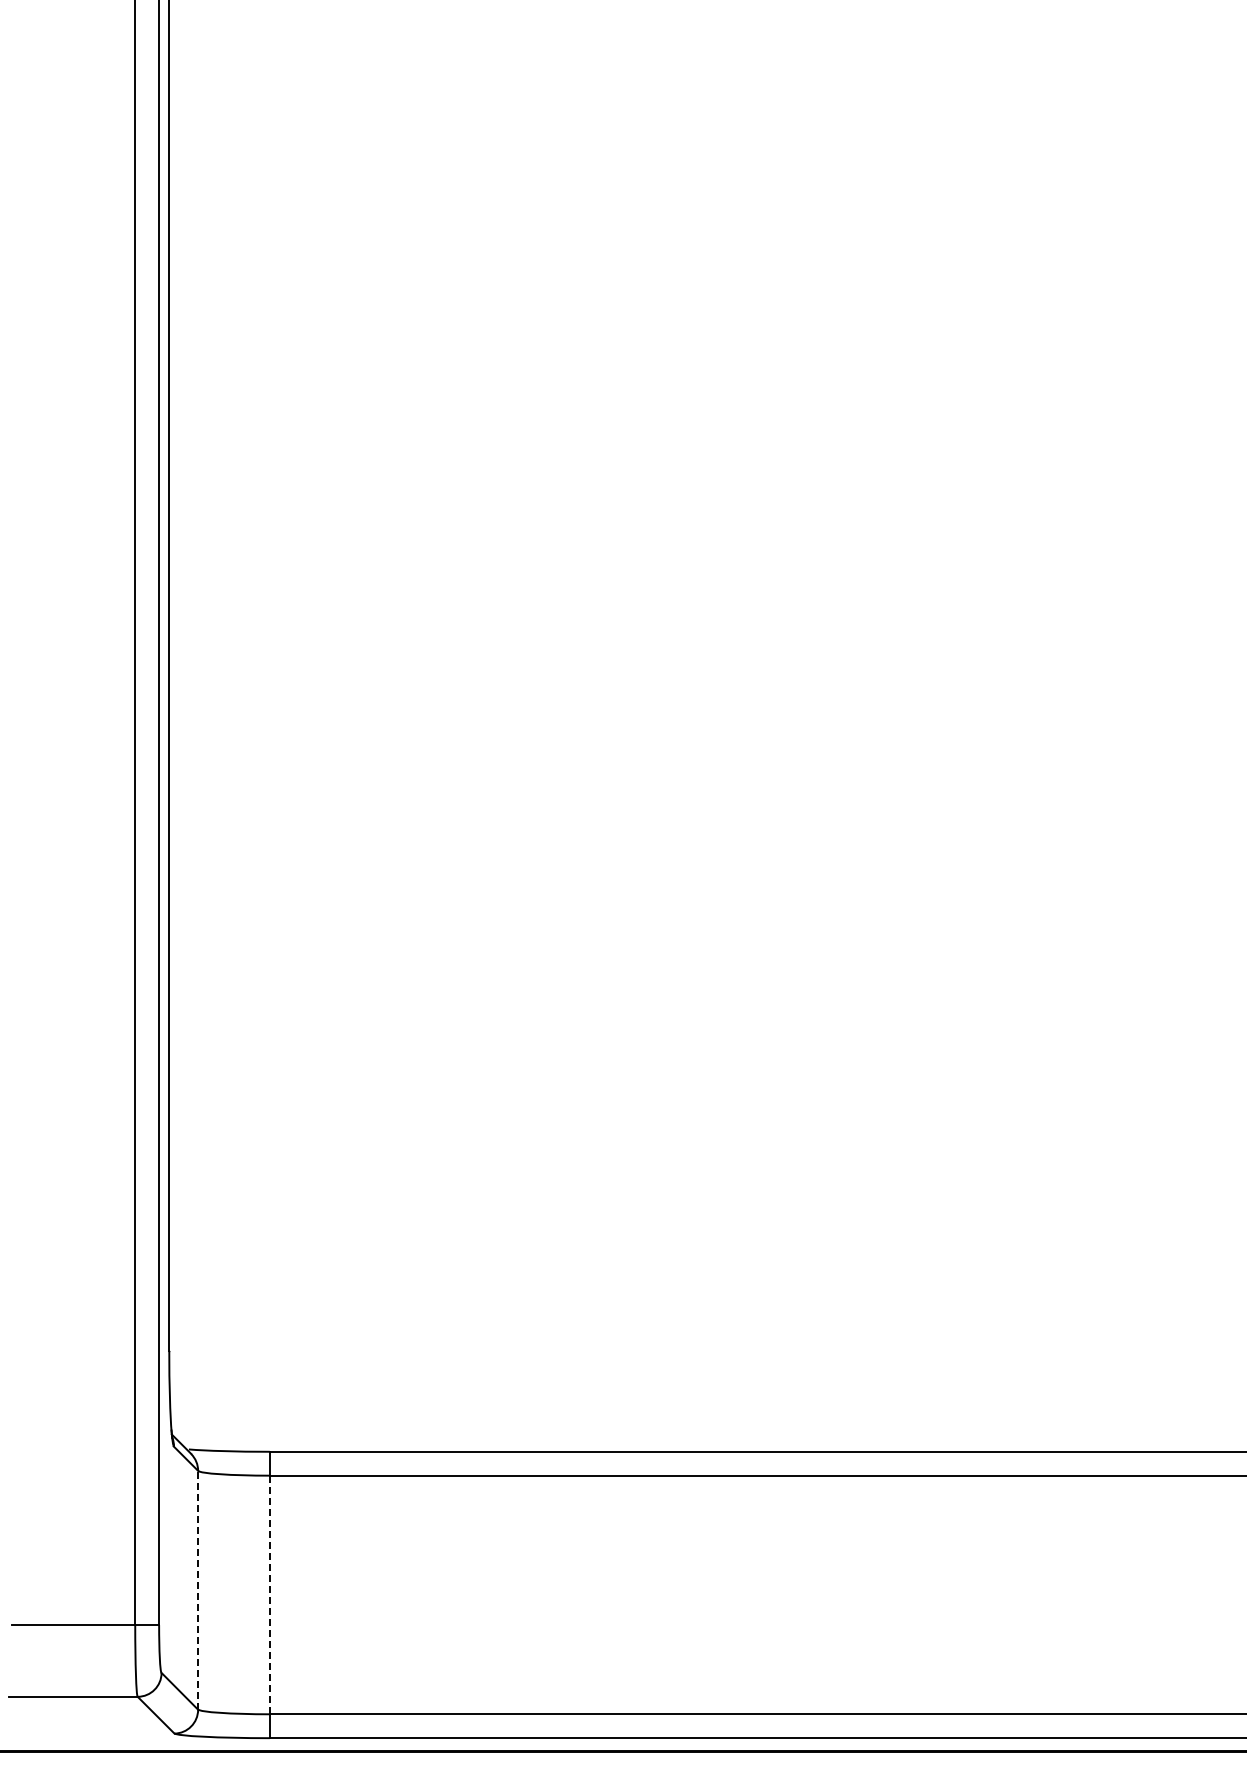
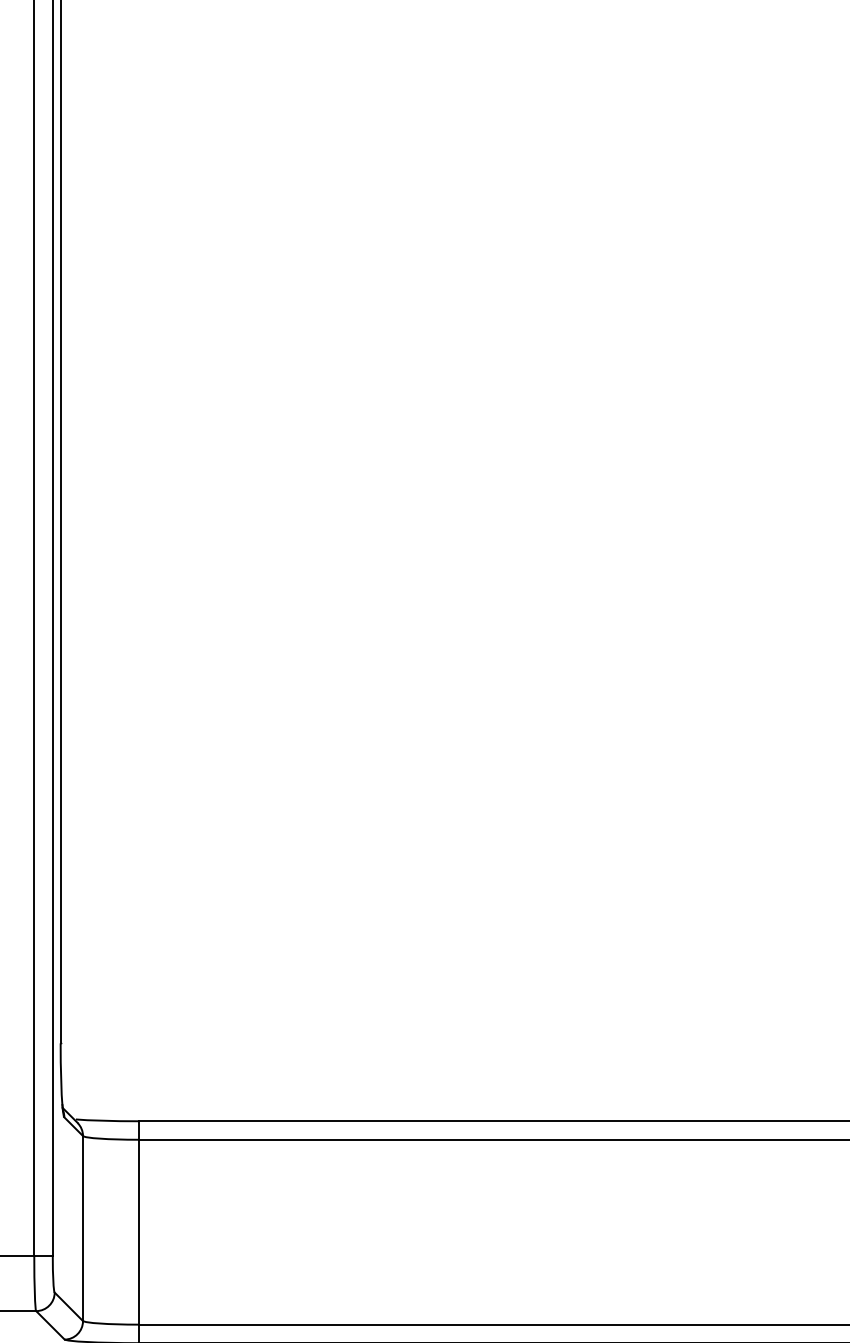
line: (198, 1589) -> (83, 1227), dashed -> solid
line: (269, 1595) -> (138, 1232), dashed -> solid

